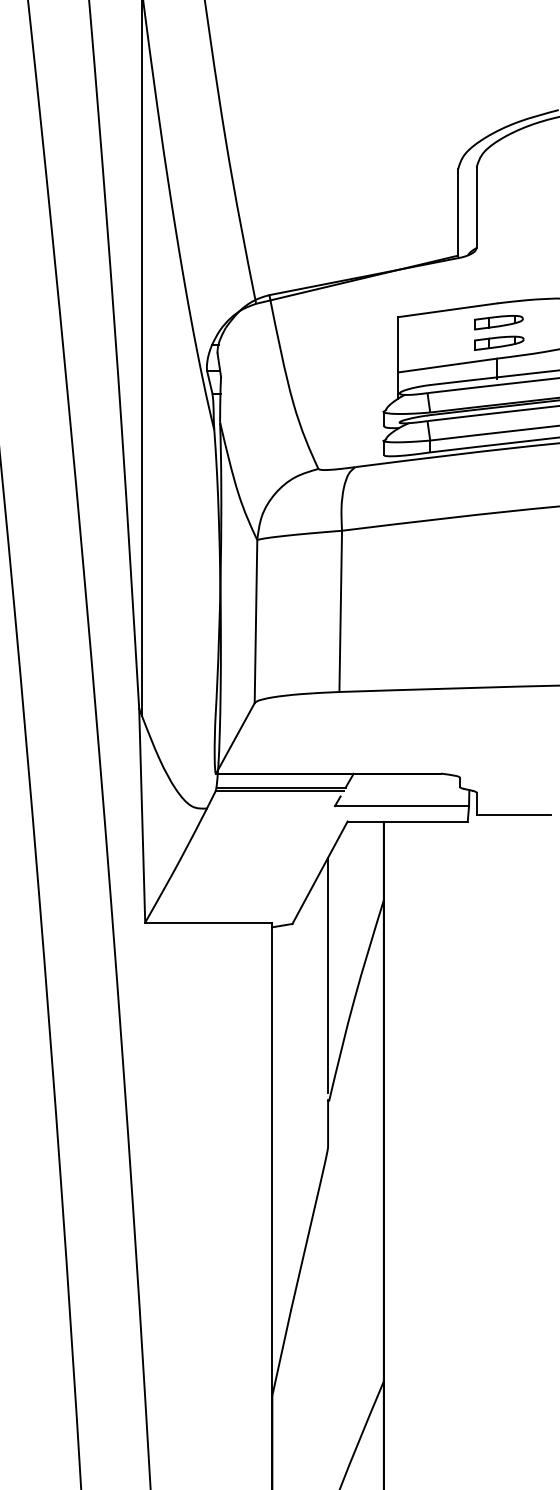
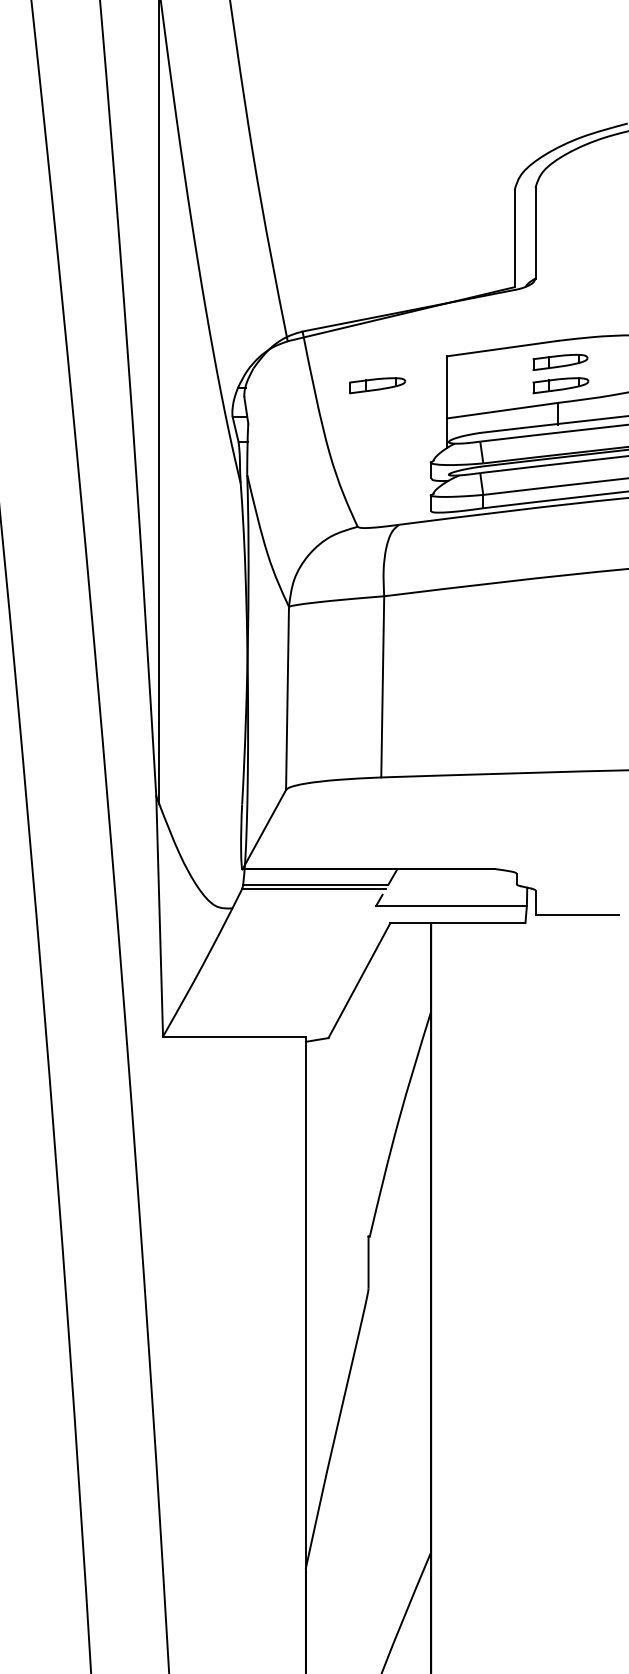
part: (336, 342) -> (377, 384), added
line: (328, 975) -> (368, 1095), removed

